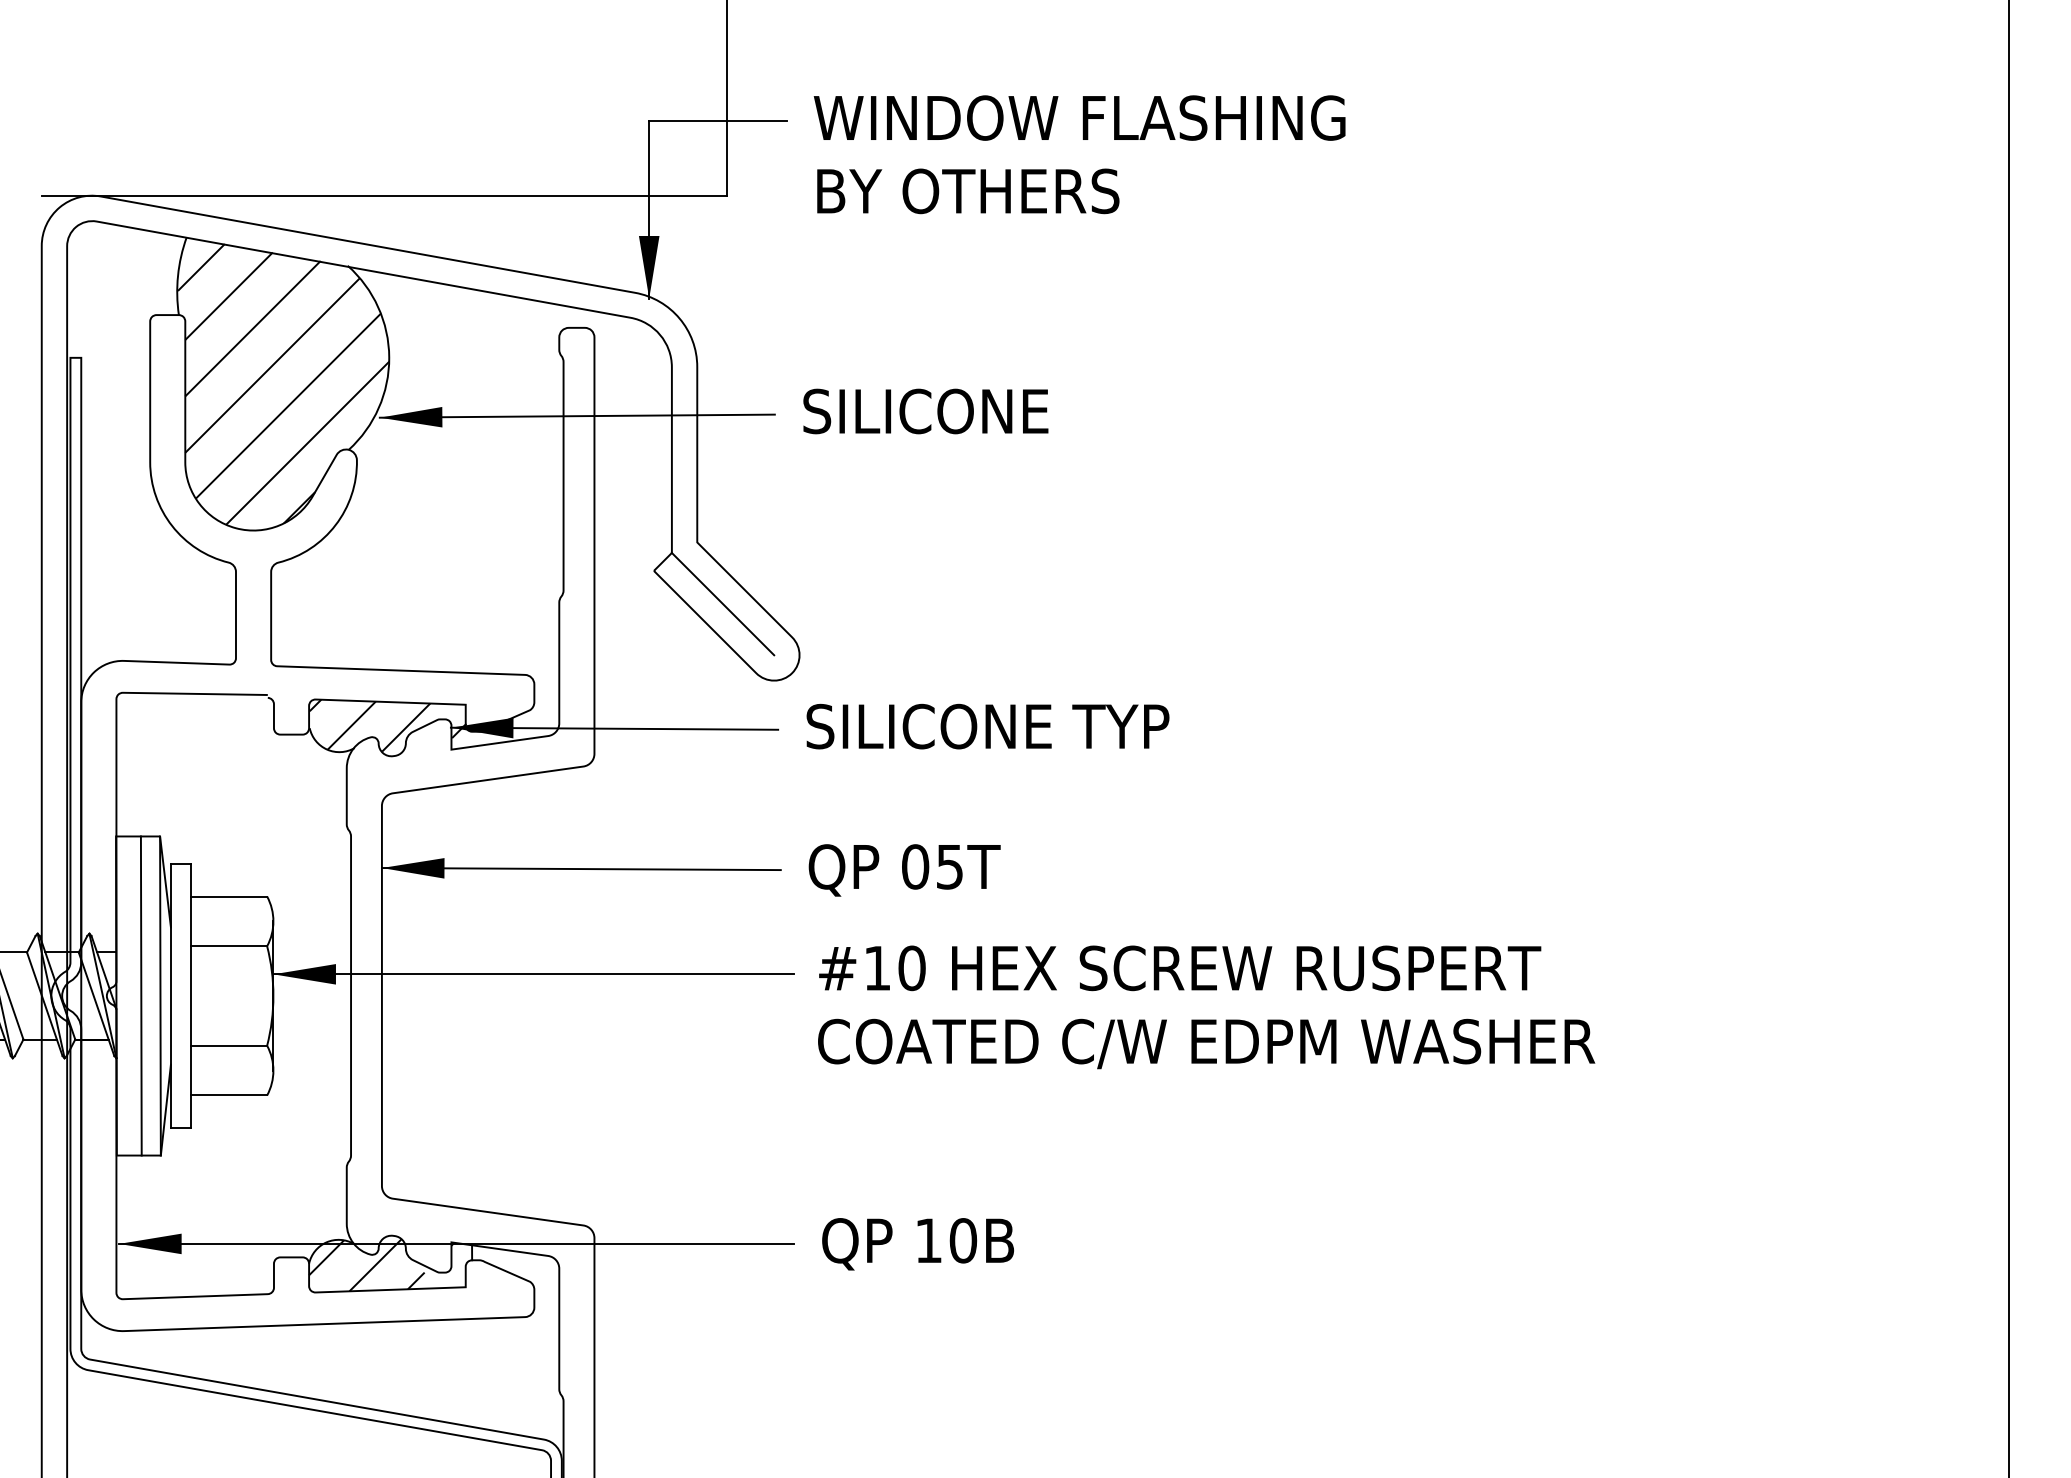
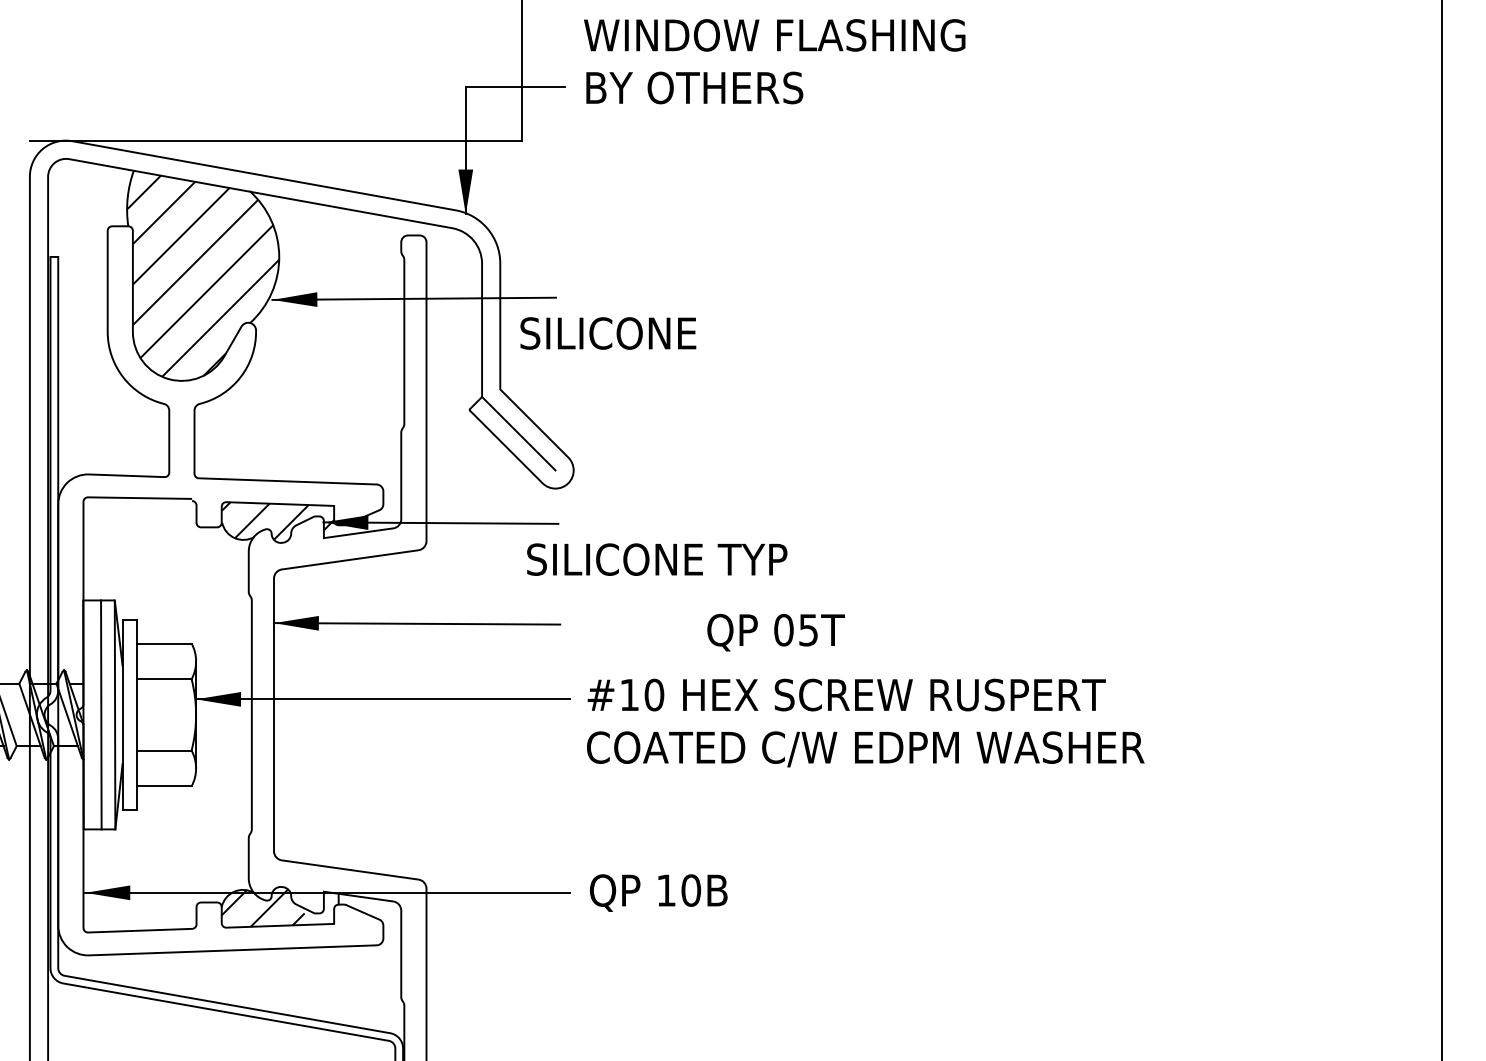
text: (1079, 154) -> (774, 61), moved
text: (925, 411) -> (608, 333), moved
text: (987, 726) -> (656, 559), moved
text: (904, 870) -> (776, 632), moved

